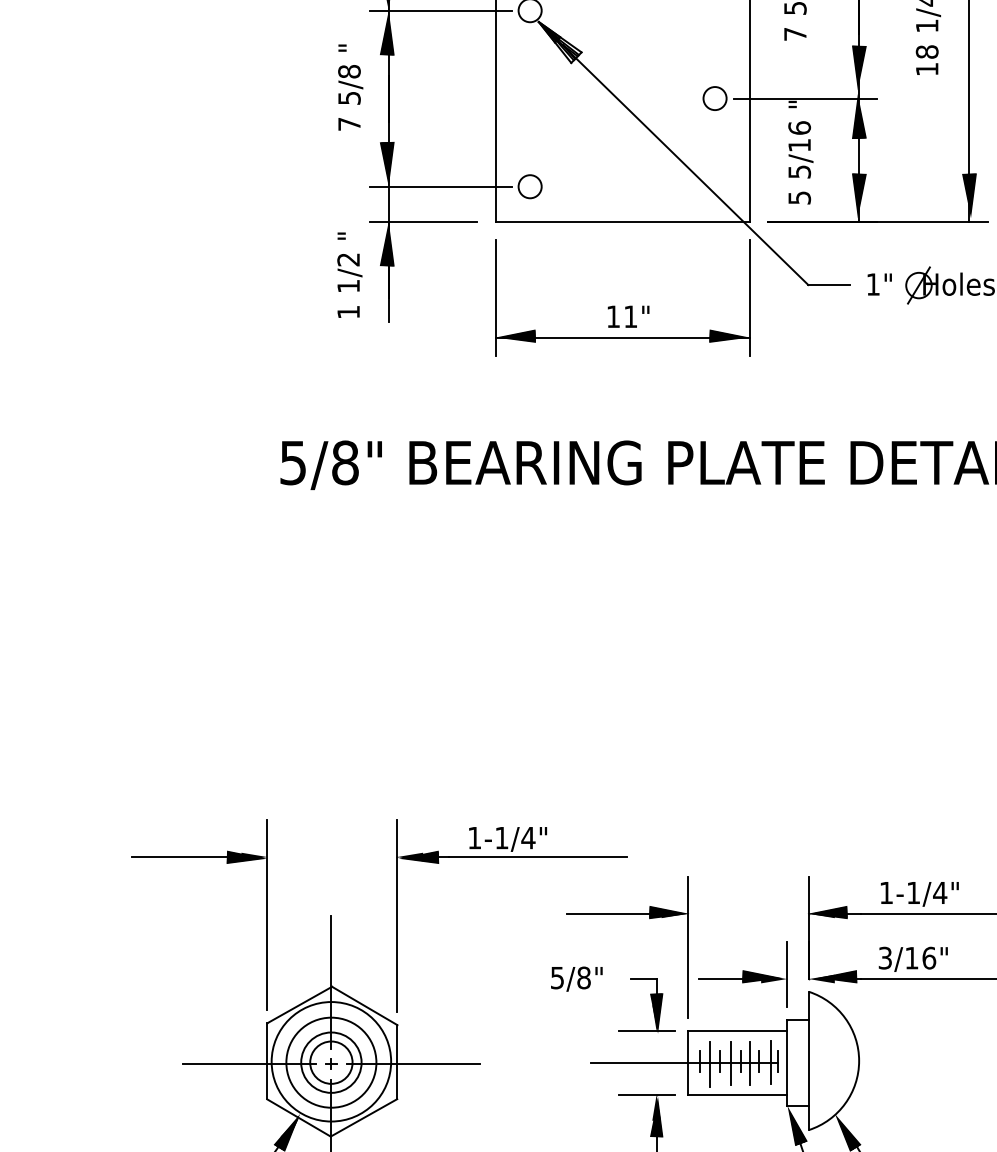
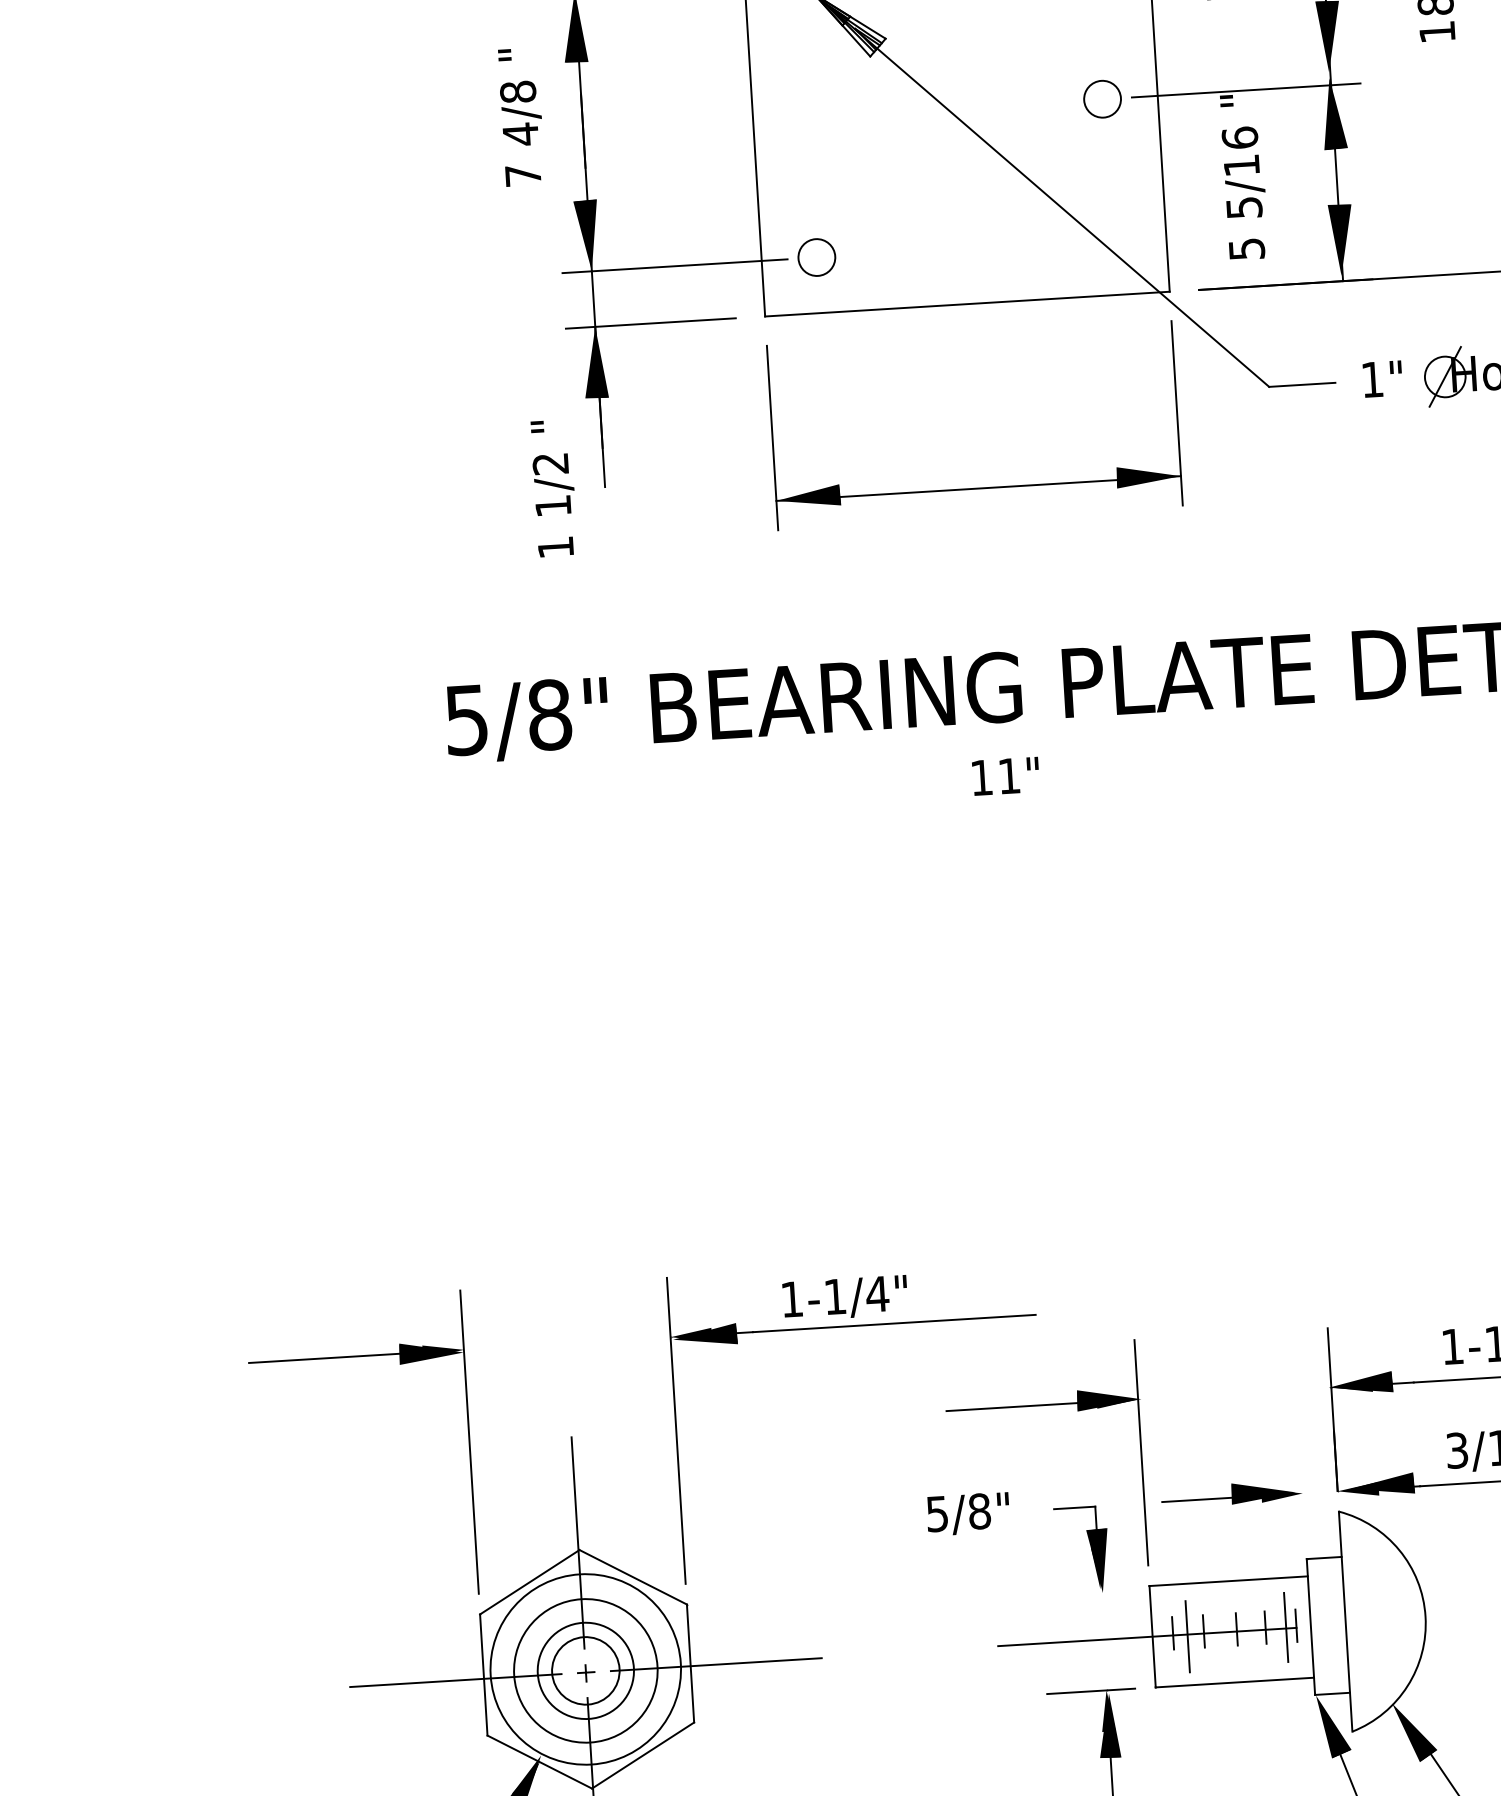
text: (349, 98) -> (520, 134), 5/8 -> 4/8
text: (349, 274) -> (553, 487), moved
text: (628, 316) -> (1005, 775), moved
line: (787, 974) -> (1303, 1486), removed
line: (646, 1031) -> (1084, 1590), removed
line: (731, 1063) -> (1222, 1633), removed
line: (749, 1063) -> (1251, 1631), removed

